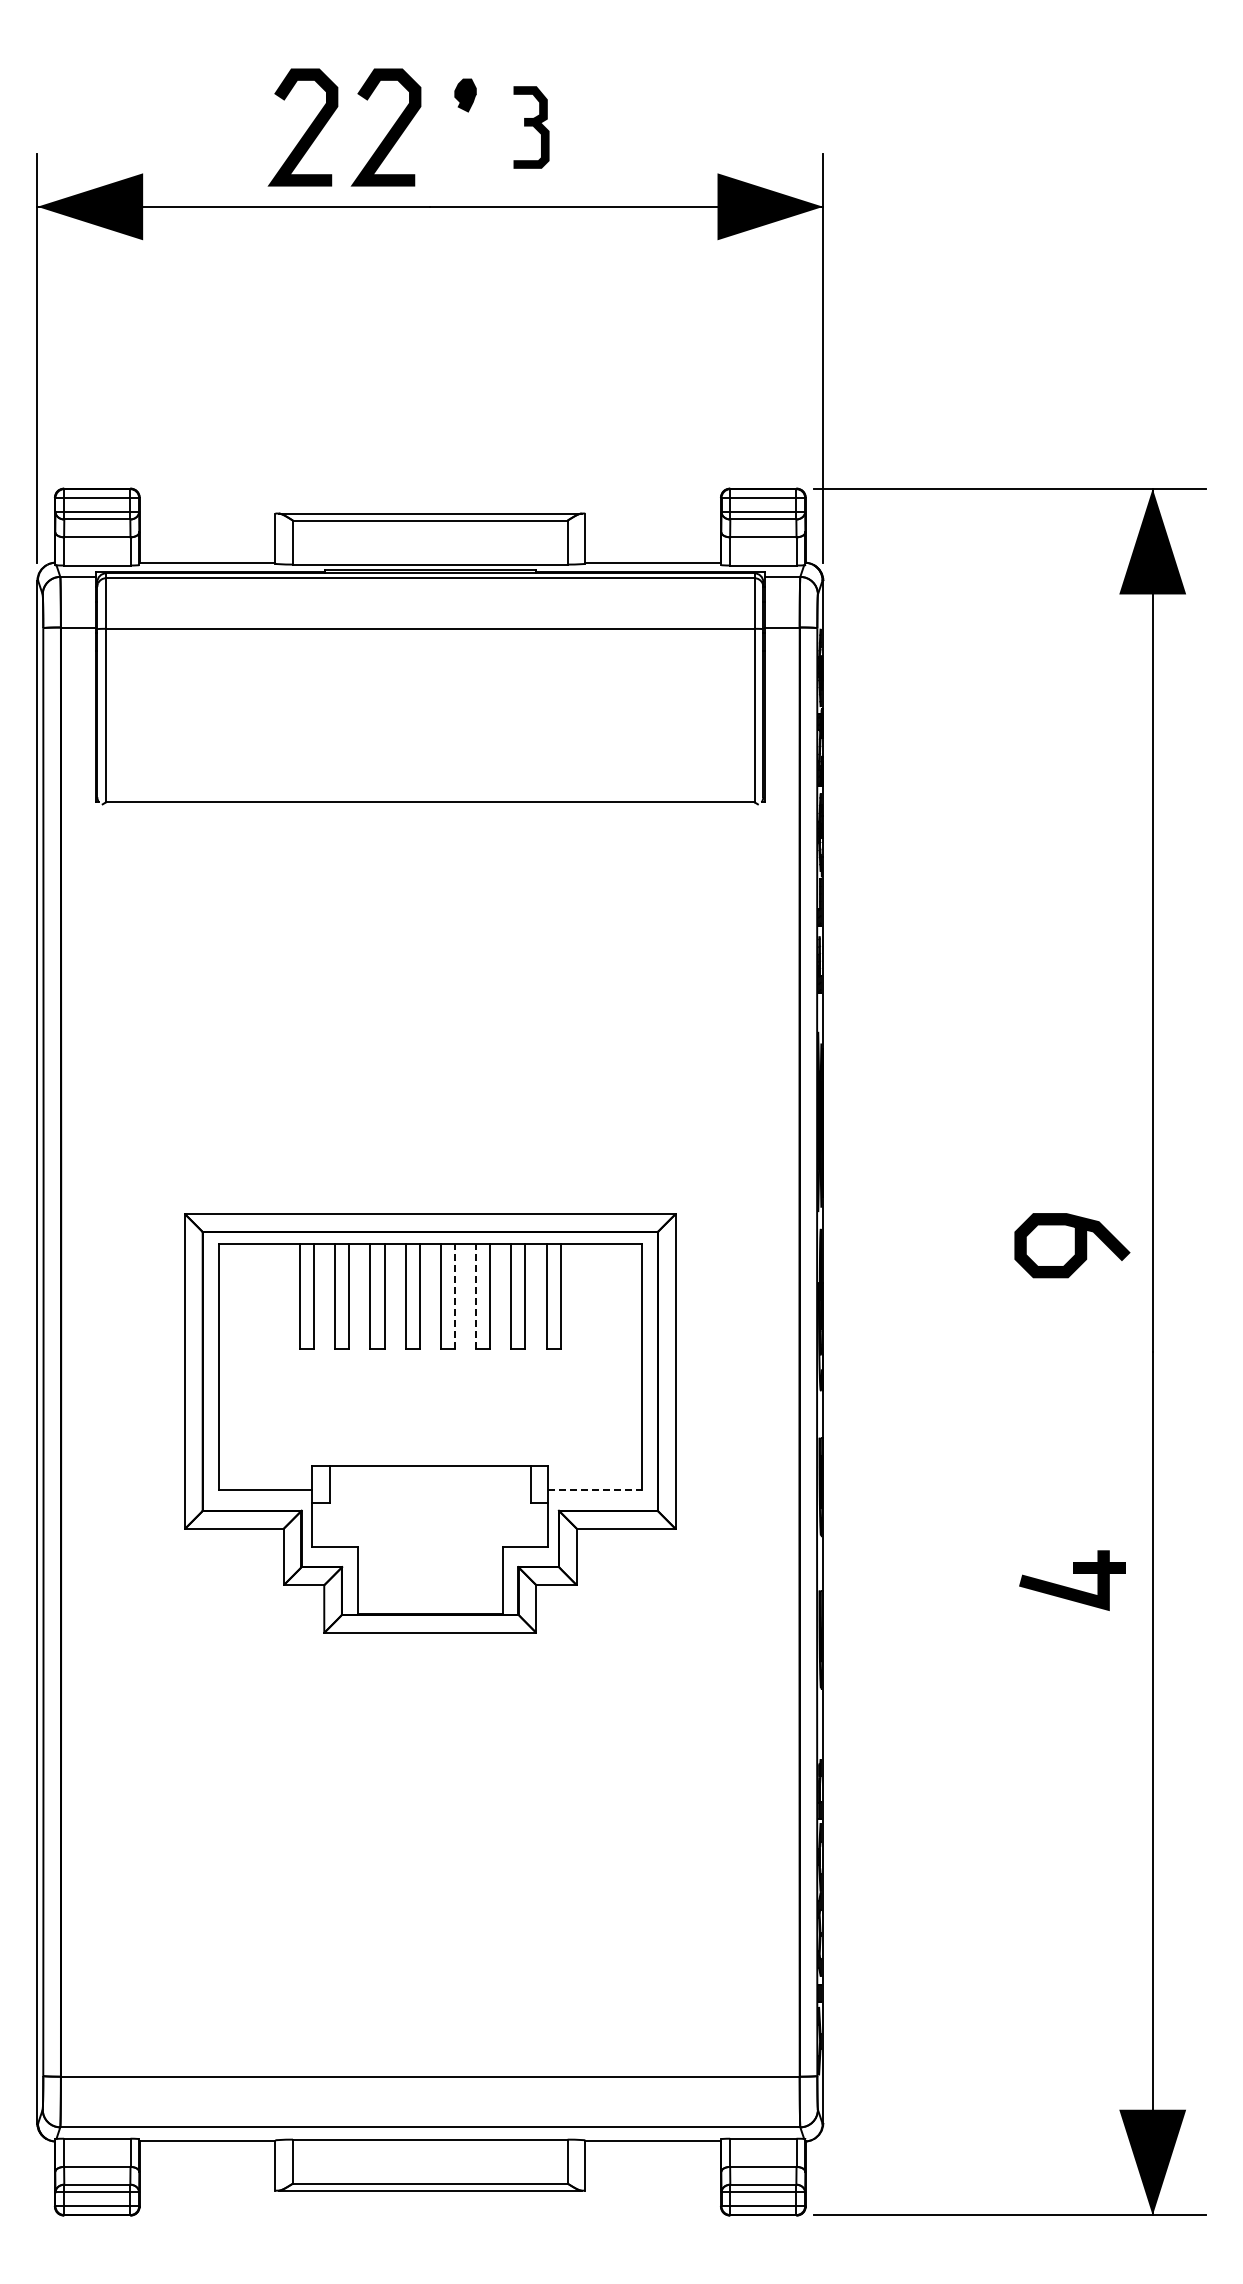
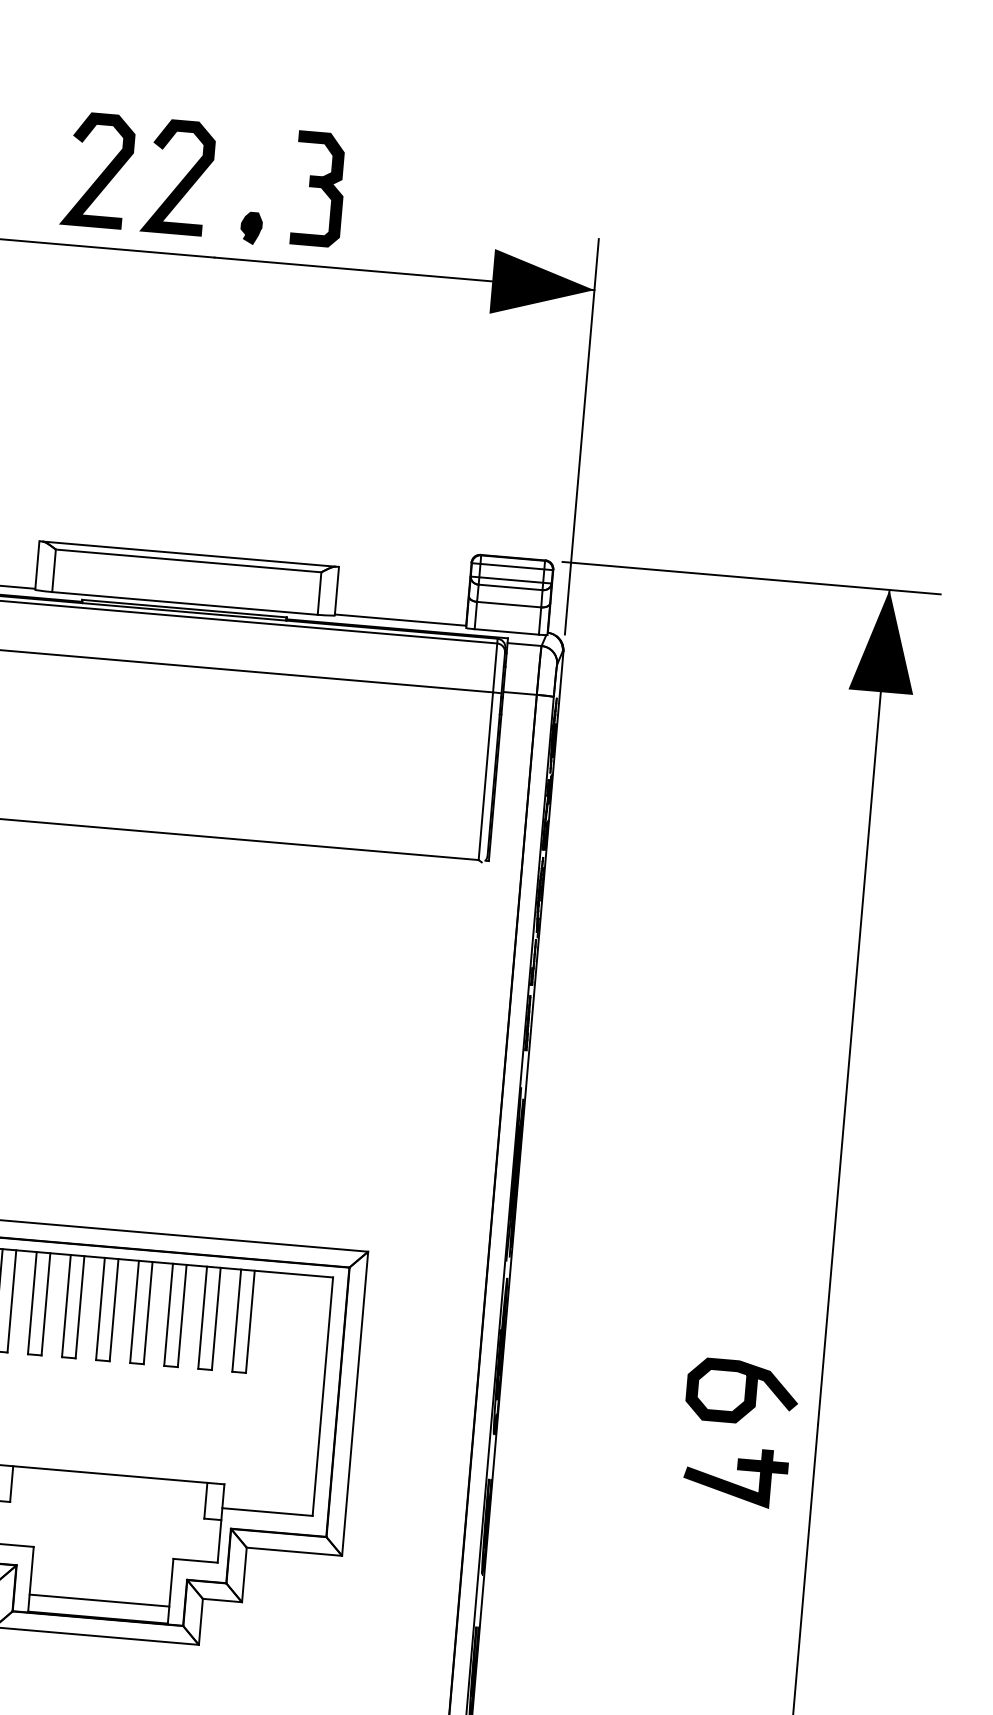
part: (465, 95) -> (251, 228), moved
part: (531, 127) -> (319, 189), size x1.43
curve: (1074, 1245) -> (744, 1392), moved
line: (455, 1296) -> (148, 1313), dashed -> solid
line: (476, 1296) -> (168, 1314), dashed -> solid
line: (595, 1490) -> (267, 1512), dashed -> solid
part: (1073, 1573) -> (737, 1469), moved
line: (430, 1596) -> (99, 1600), added

